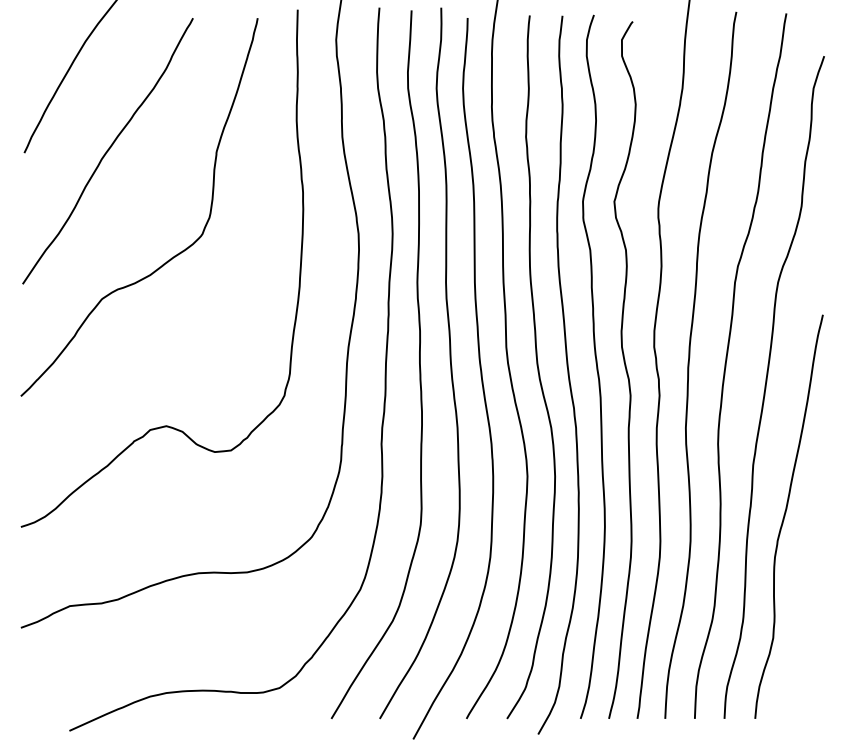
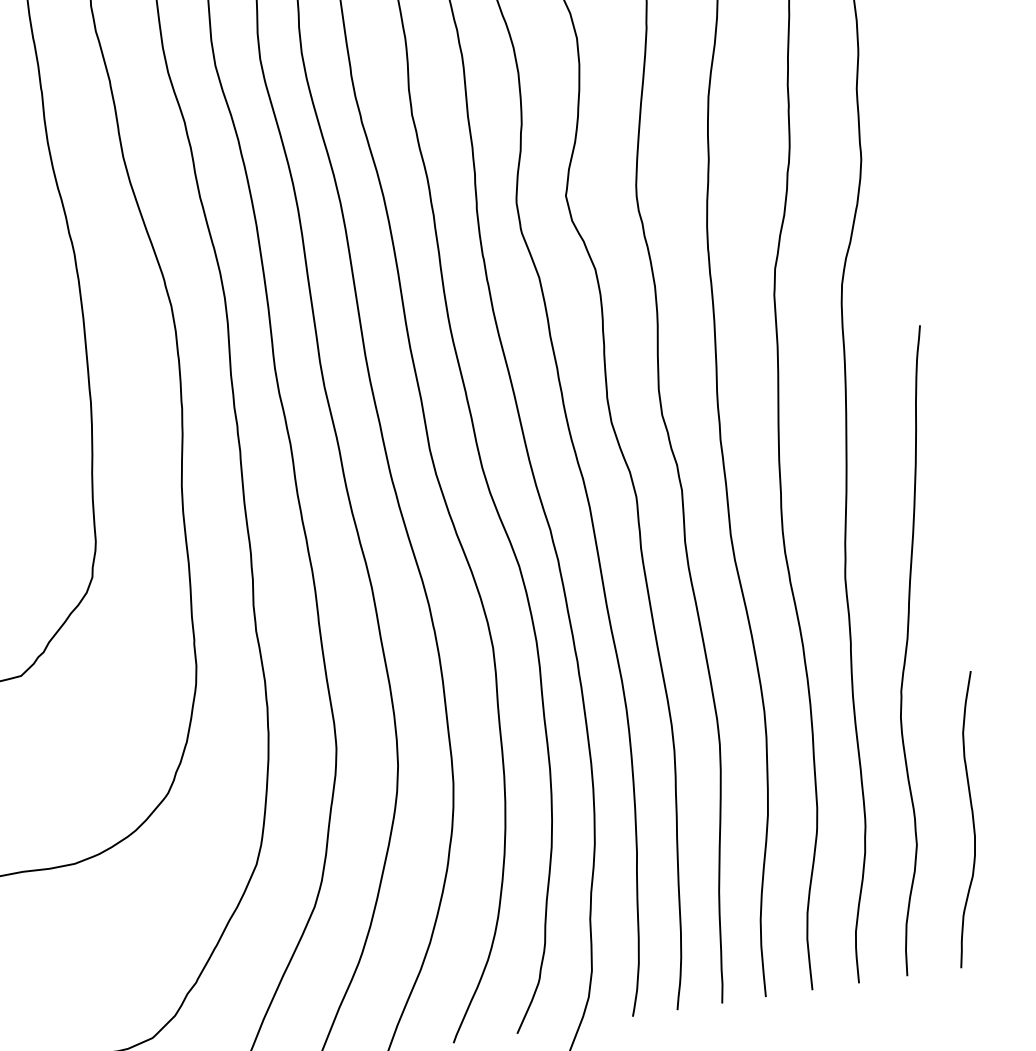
curve: (809, 626) -> (971, 818), added

